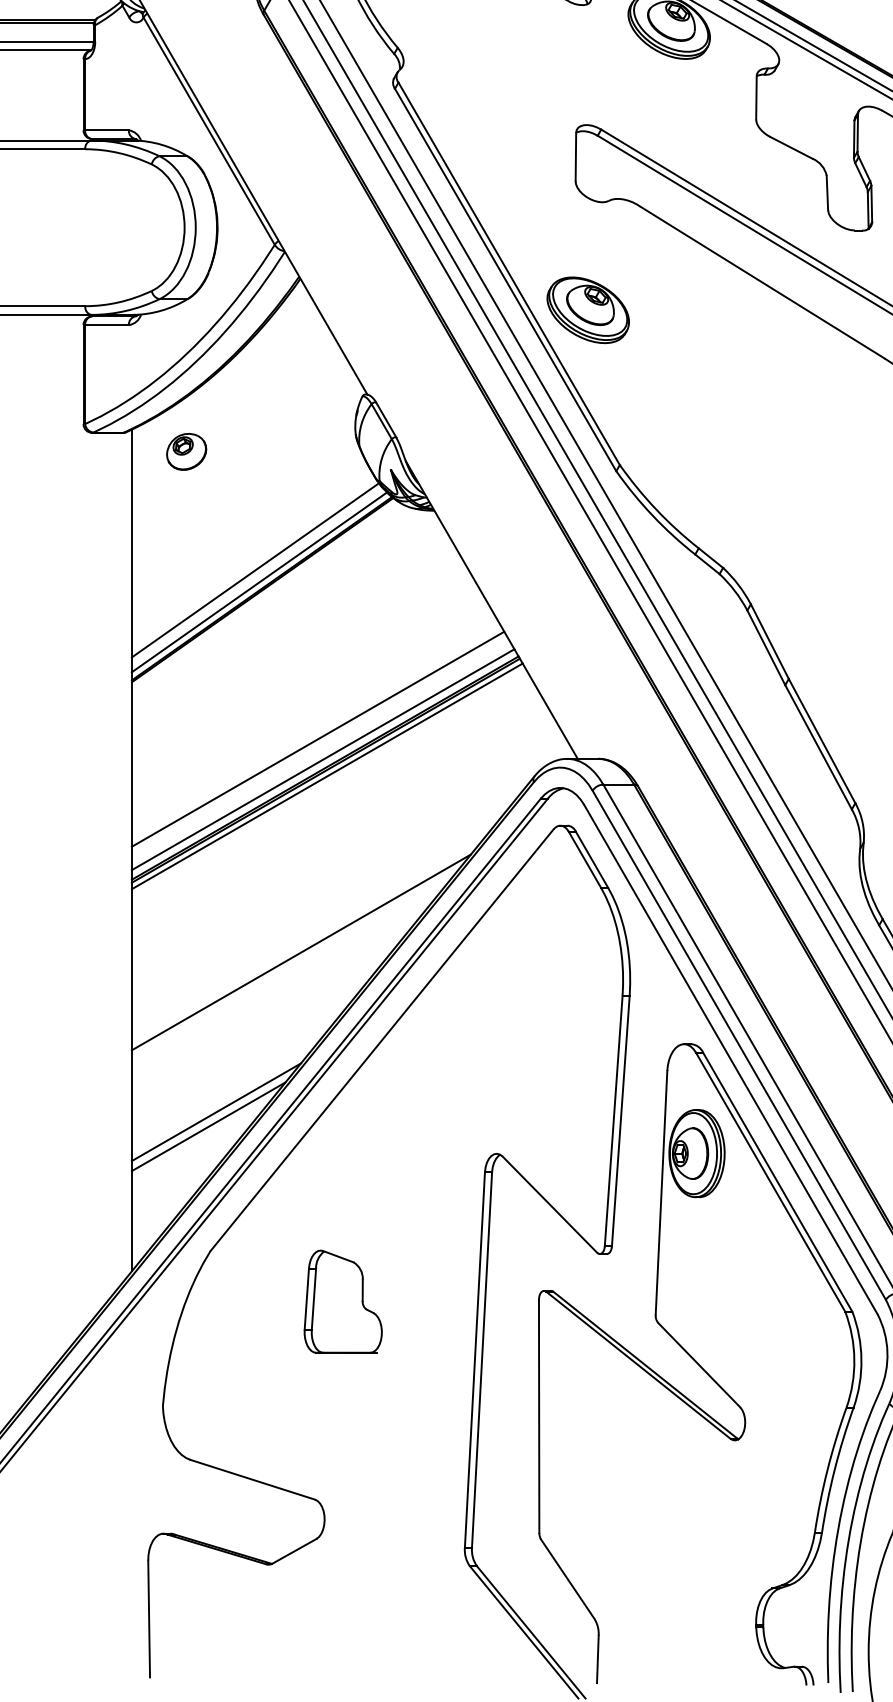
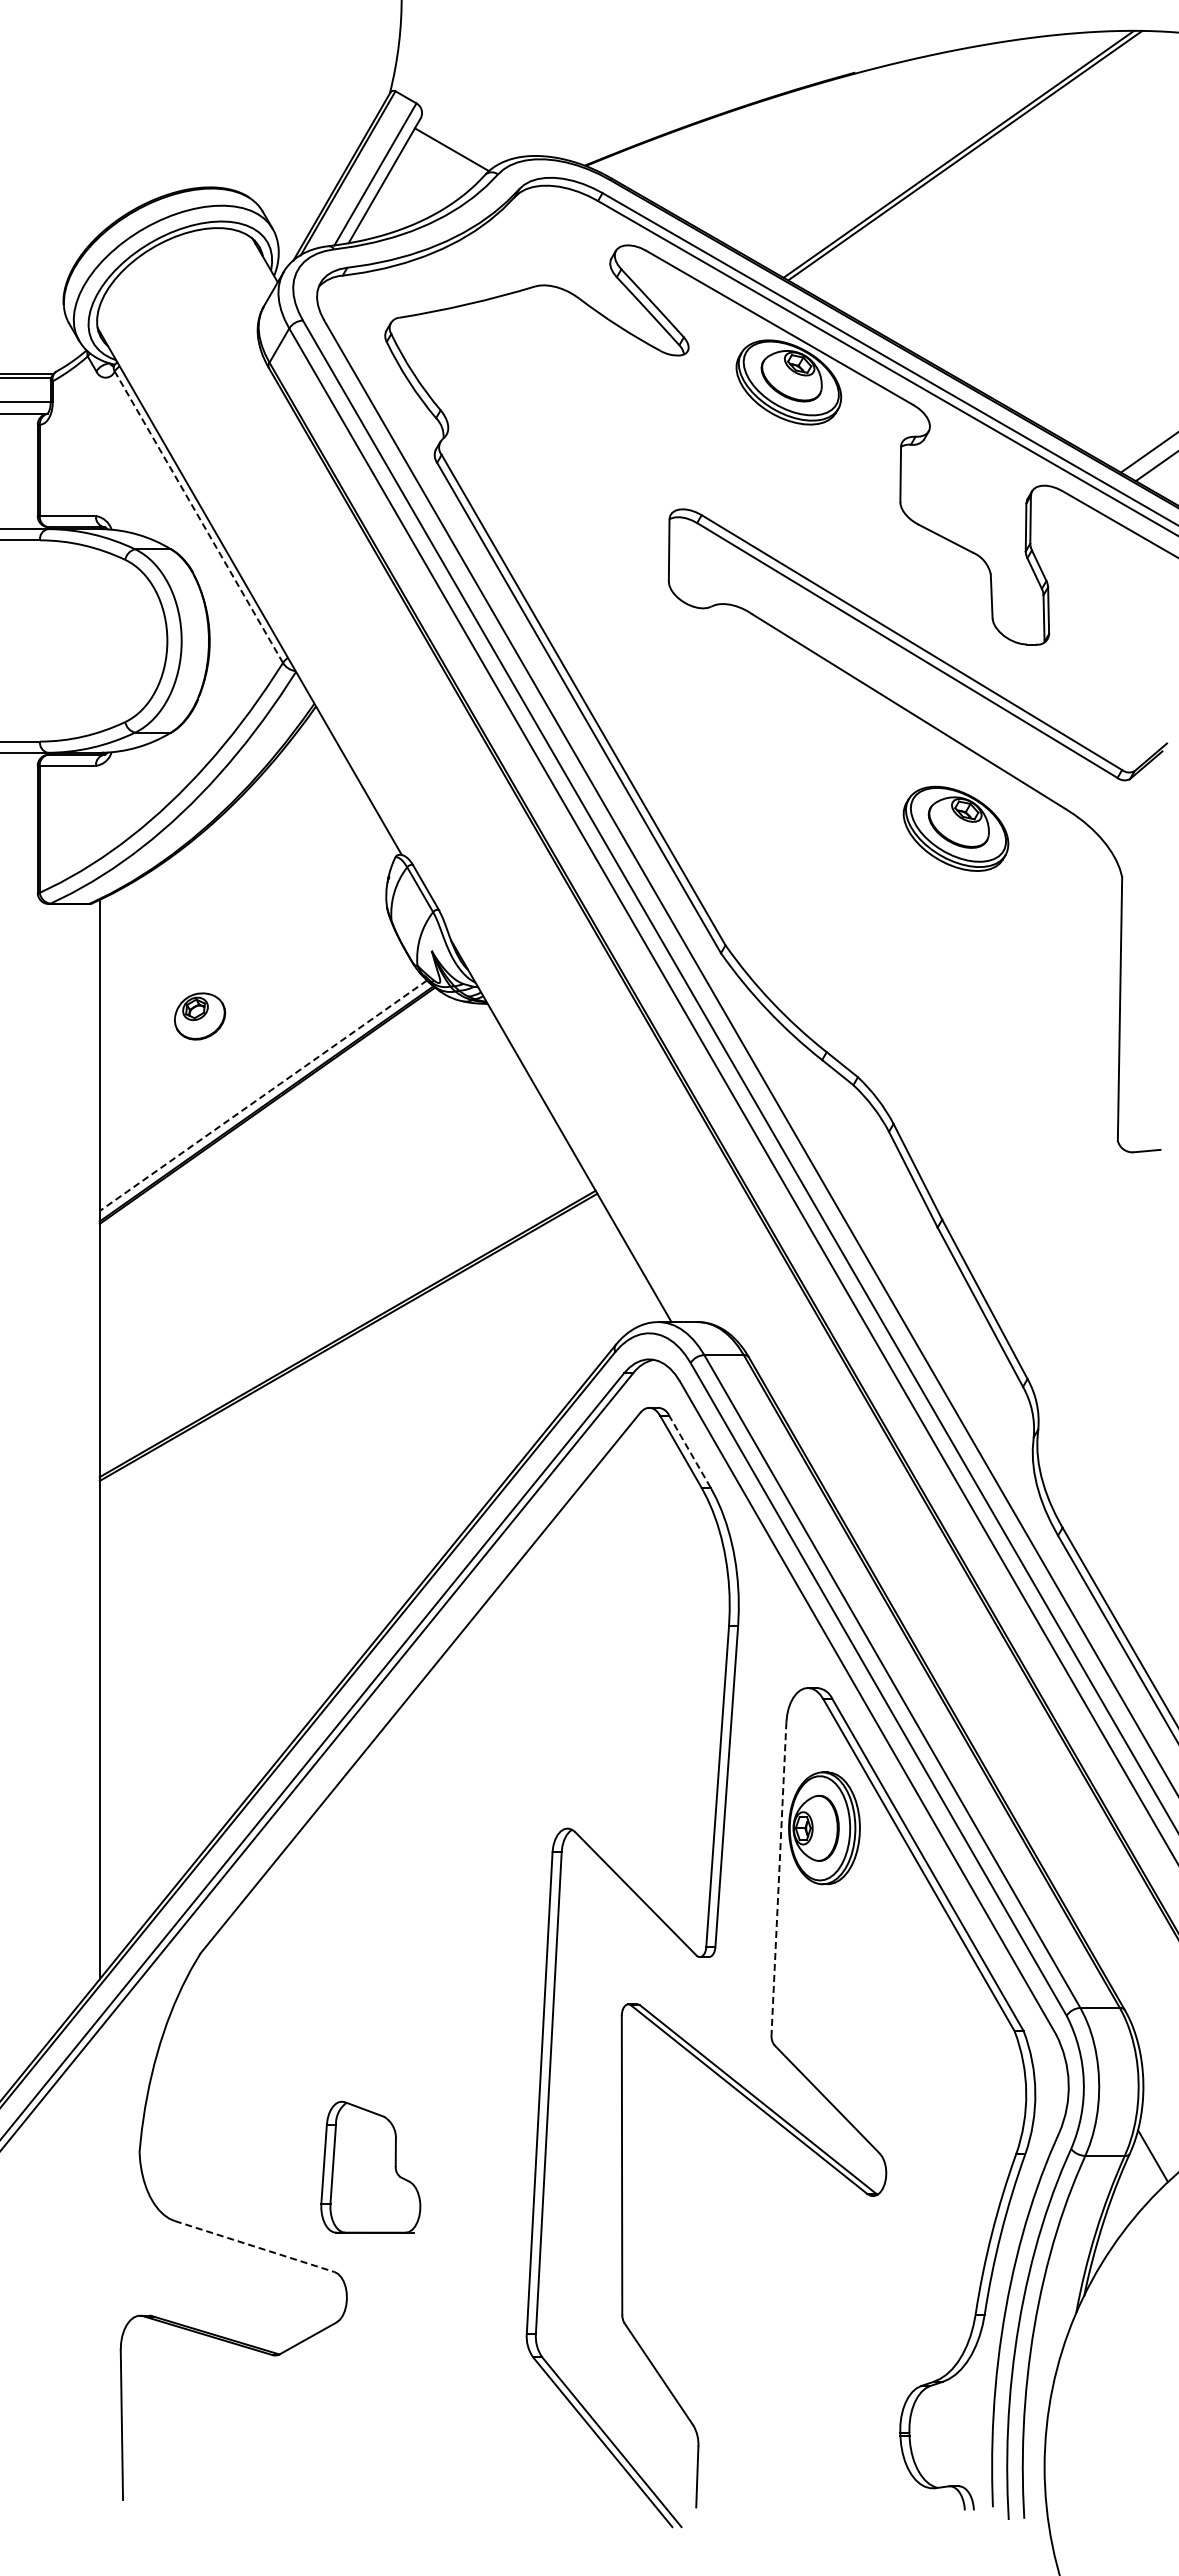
line: (208, 130) -> (198, 516), solid -> dashed
part: (587, 310) -> (955, 828), moved
part: (187, 451) -> (200, 1016), moved
line: (254, 570) -> (257, 1080), removed
line: (259, 582) -> (263, 1096), solid -> dashed
line: (318, 738) -> (338, 1296), removed
line: (322, 759) -> (344, 1322), removed
line: (326, 776) -> (349, 1344), removed
line: (591, 859) -> (689, 1451), solid -> dashed
line: (300, 951) -> (316, 1569), removed
line: (215, 1111) -> (207, 1774), removed
line: (208, 1126) -> (197, 1793), removed
line: (661, 1192) -> (778, 1878), solid -> dashed
part: (342, 1301) -> (370, 2166), moved
line: (252, 1479) -> (254, 2246), solid -> dashed

